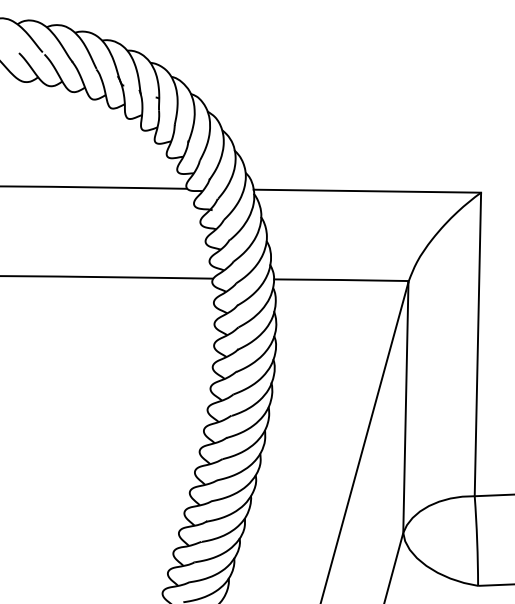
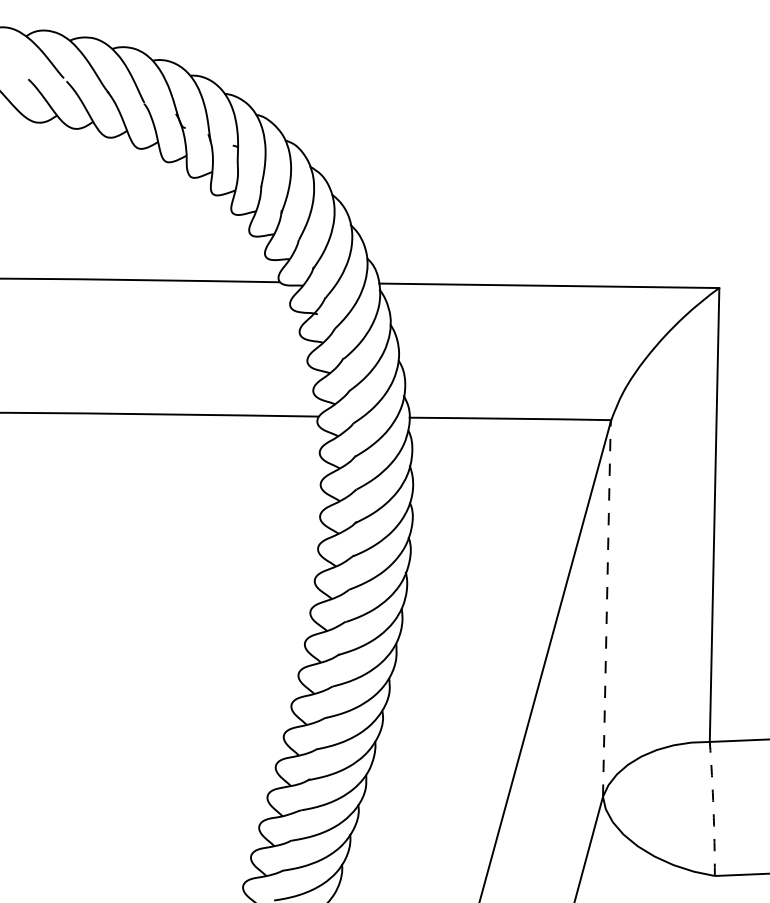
line: (405, 407) -> (606, 609), solid -> dashed
arc: (477, 541) -> (713, 809), solid -> dashed

